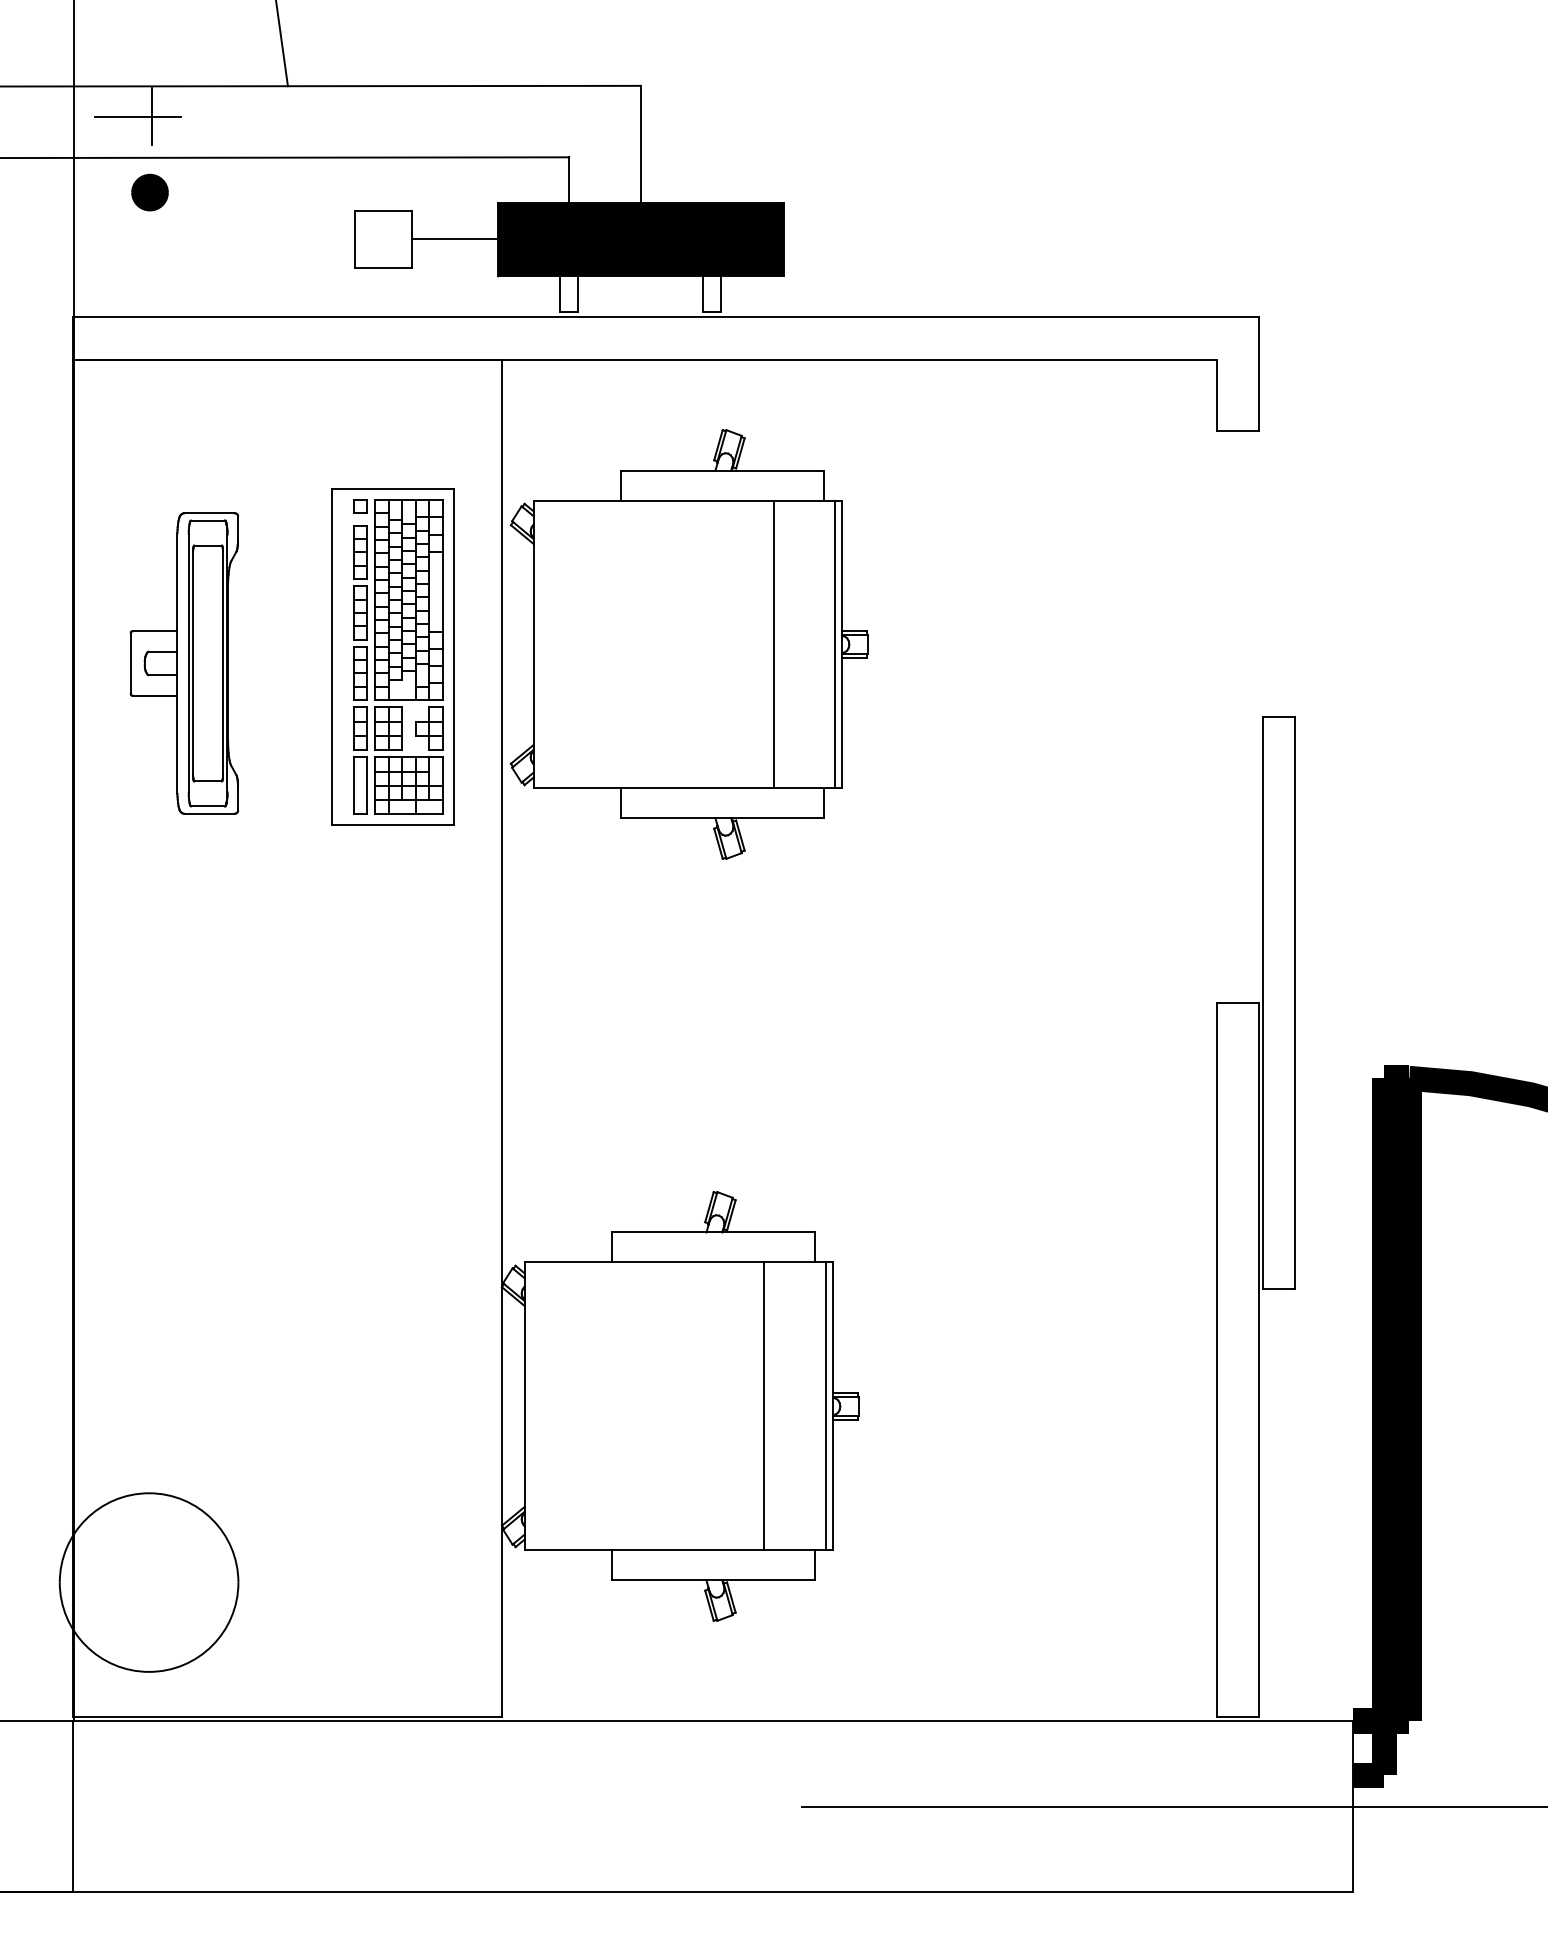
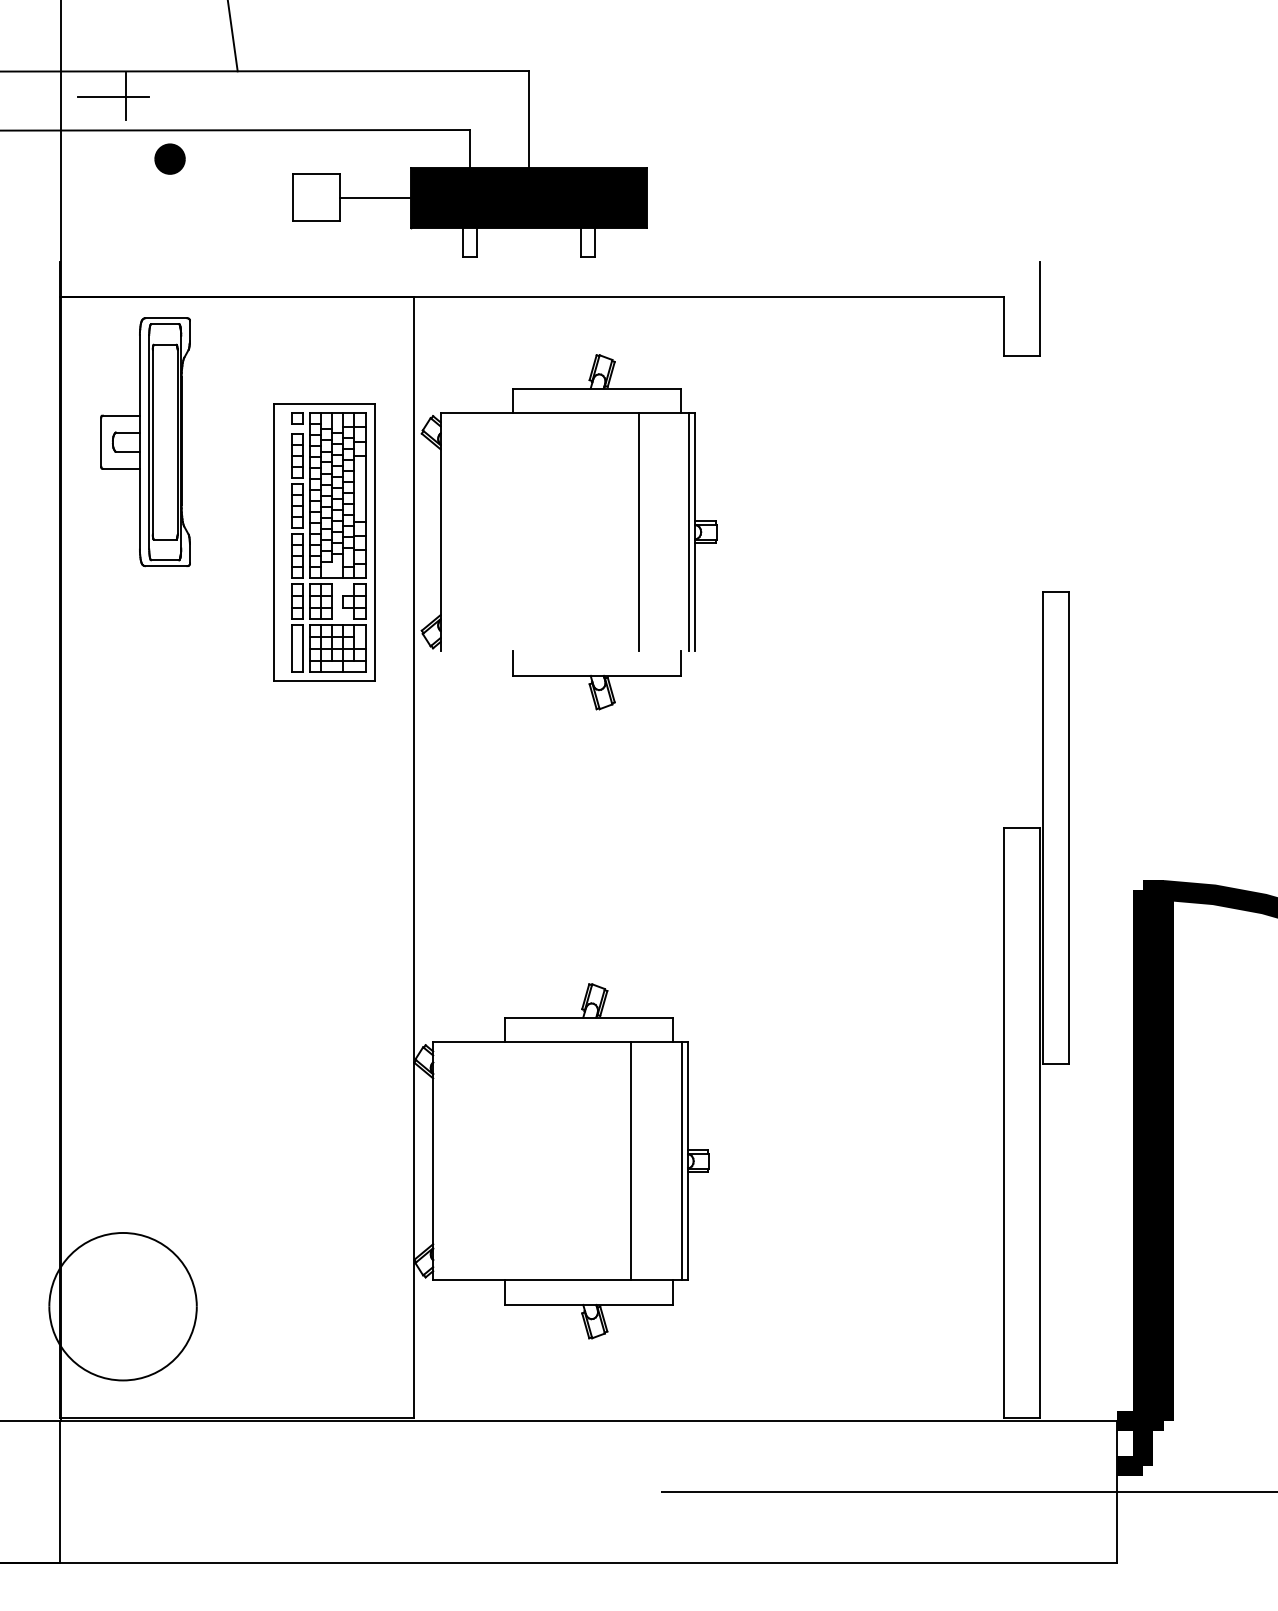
part: (149, 192) -> (169, 159), moved
line: (666, 316) -> (550, 261), removed
part: (183, 663) -> (144, 442), moved
line: (687, 788) -> (567, 651), removed

